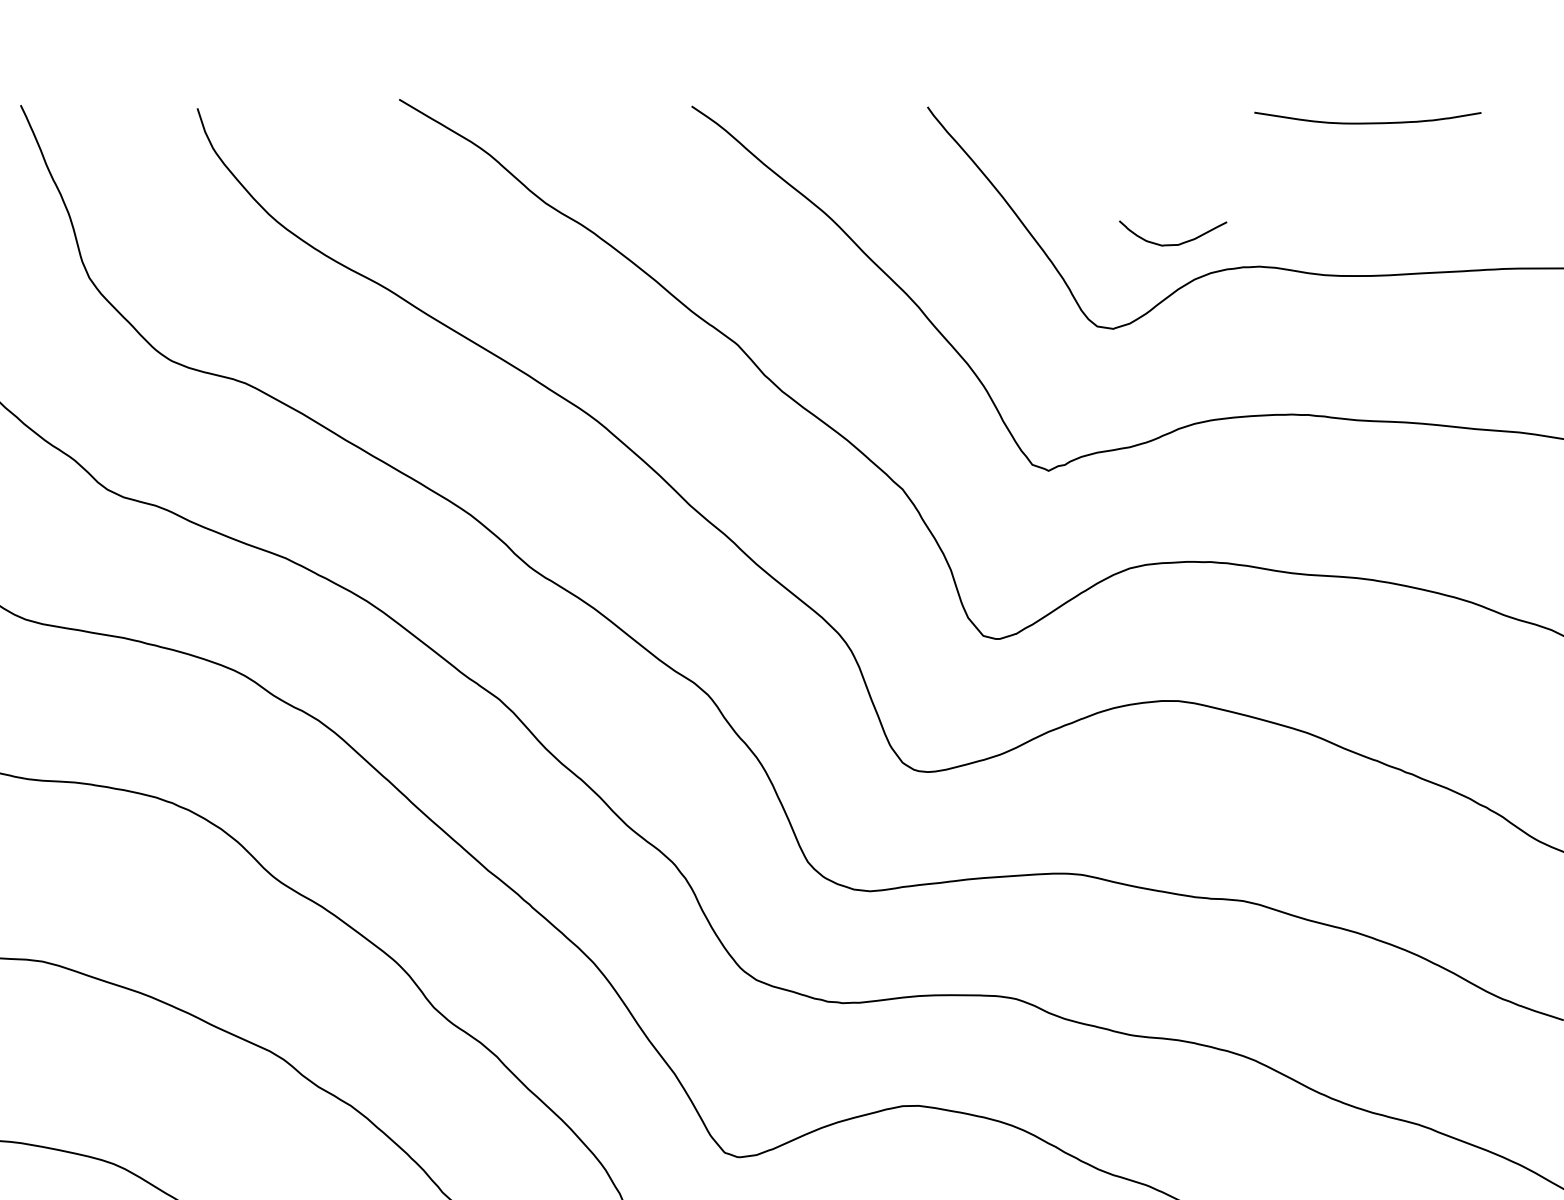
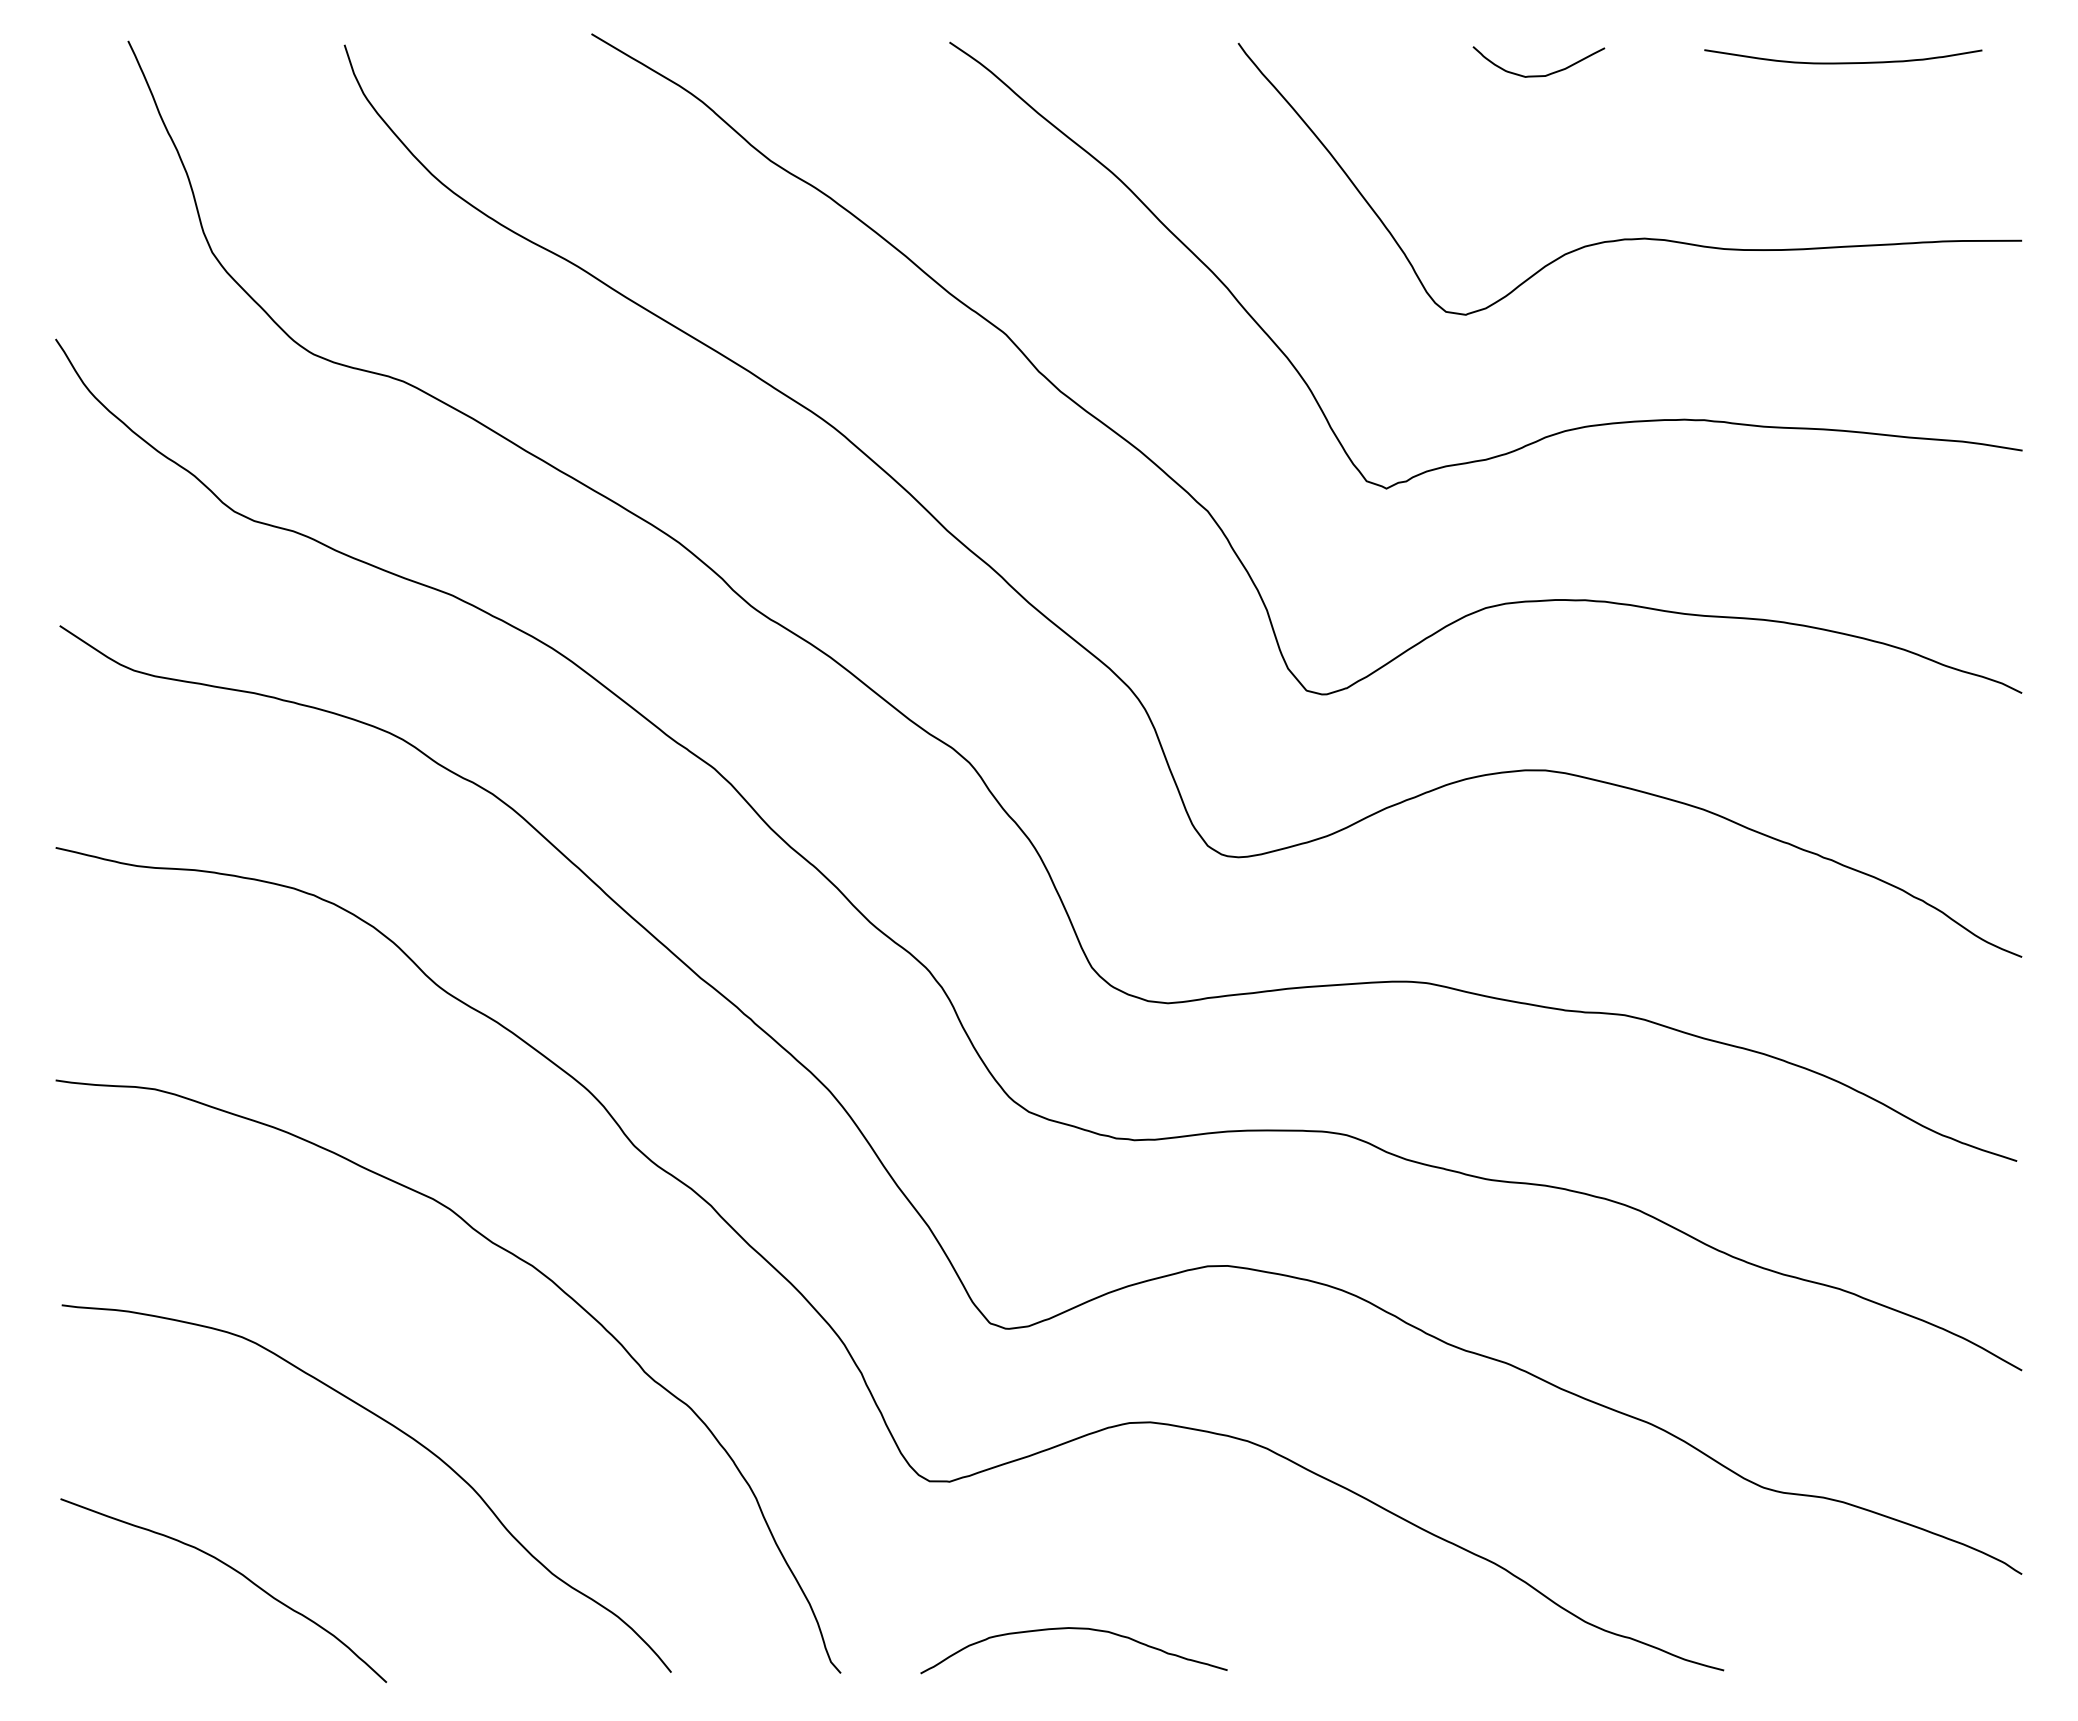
curve: (1368, 122) -> (1843, 62), moved
curve: (1172, 244) -> (1538, 75), moved

